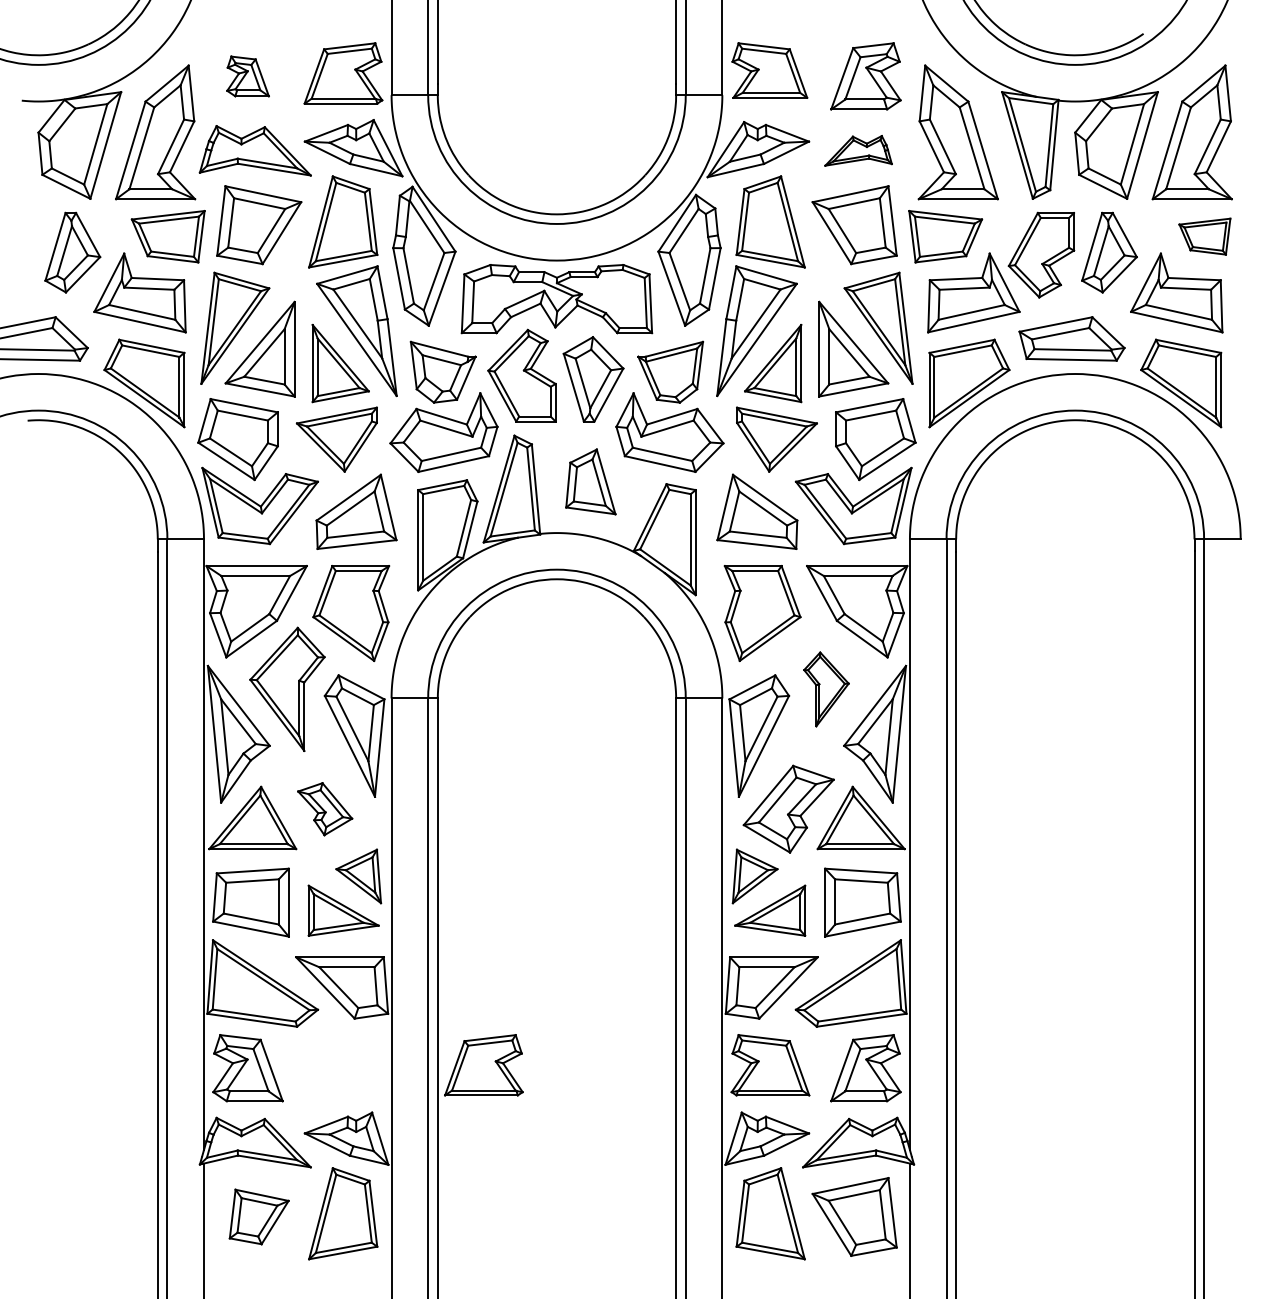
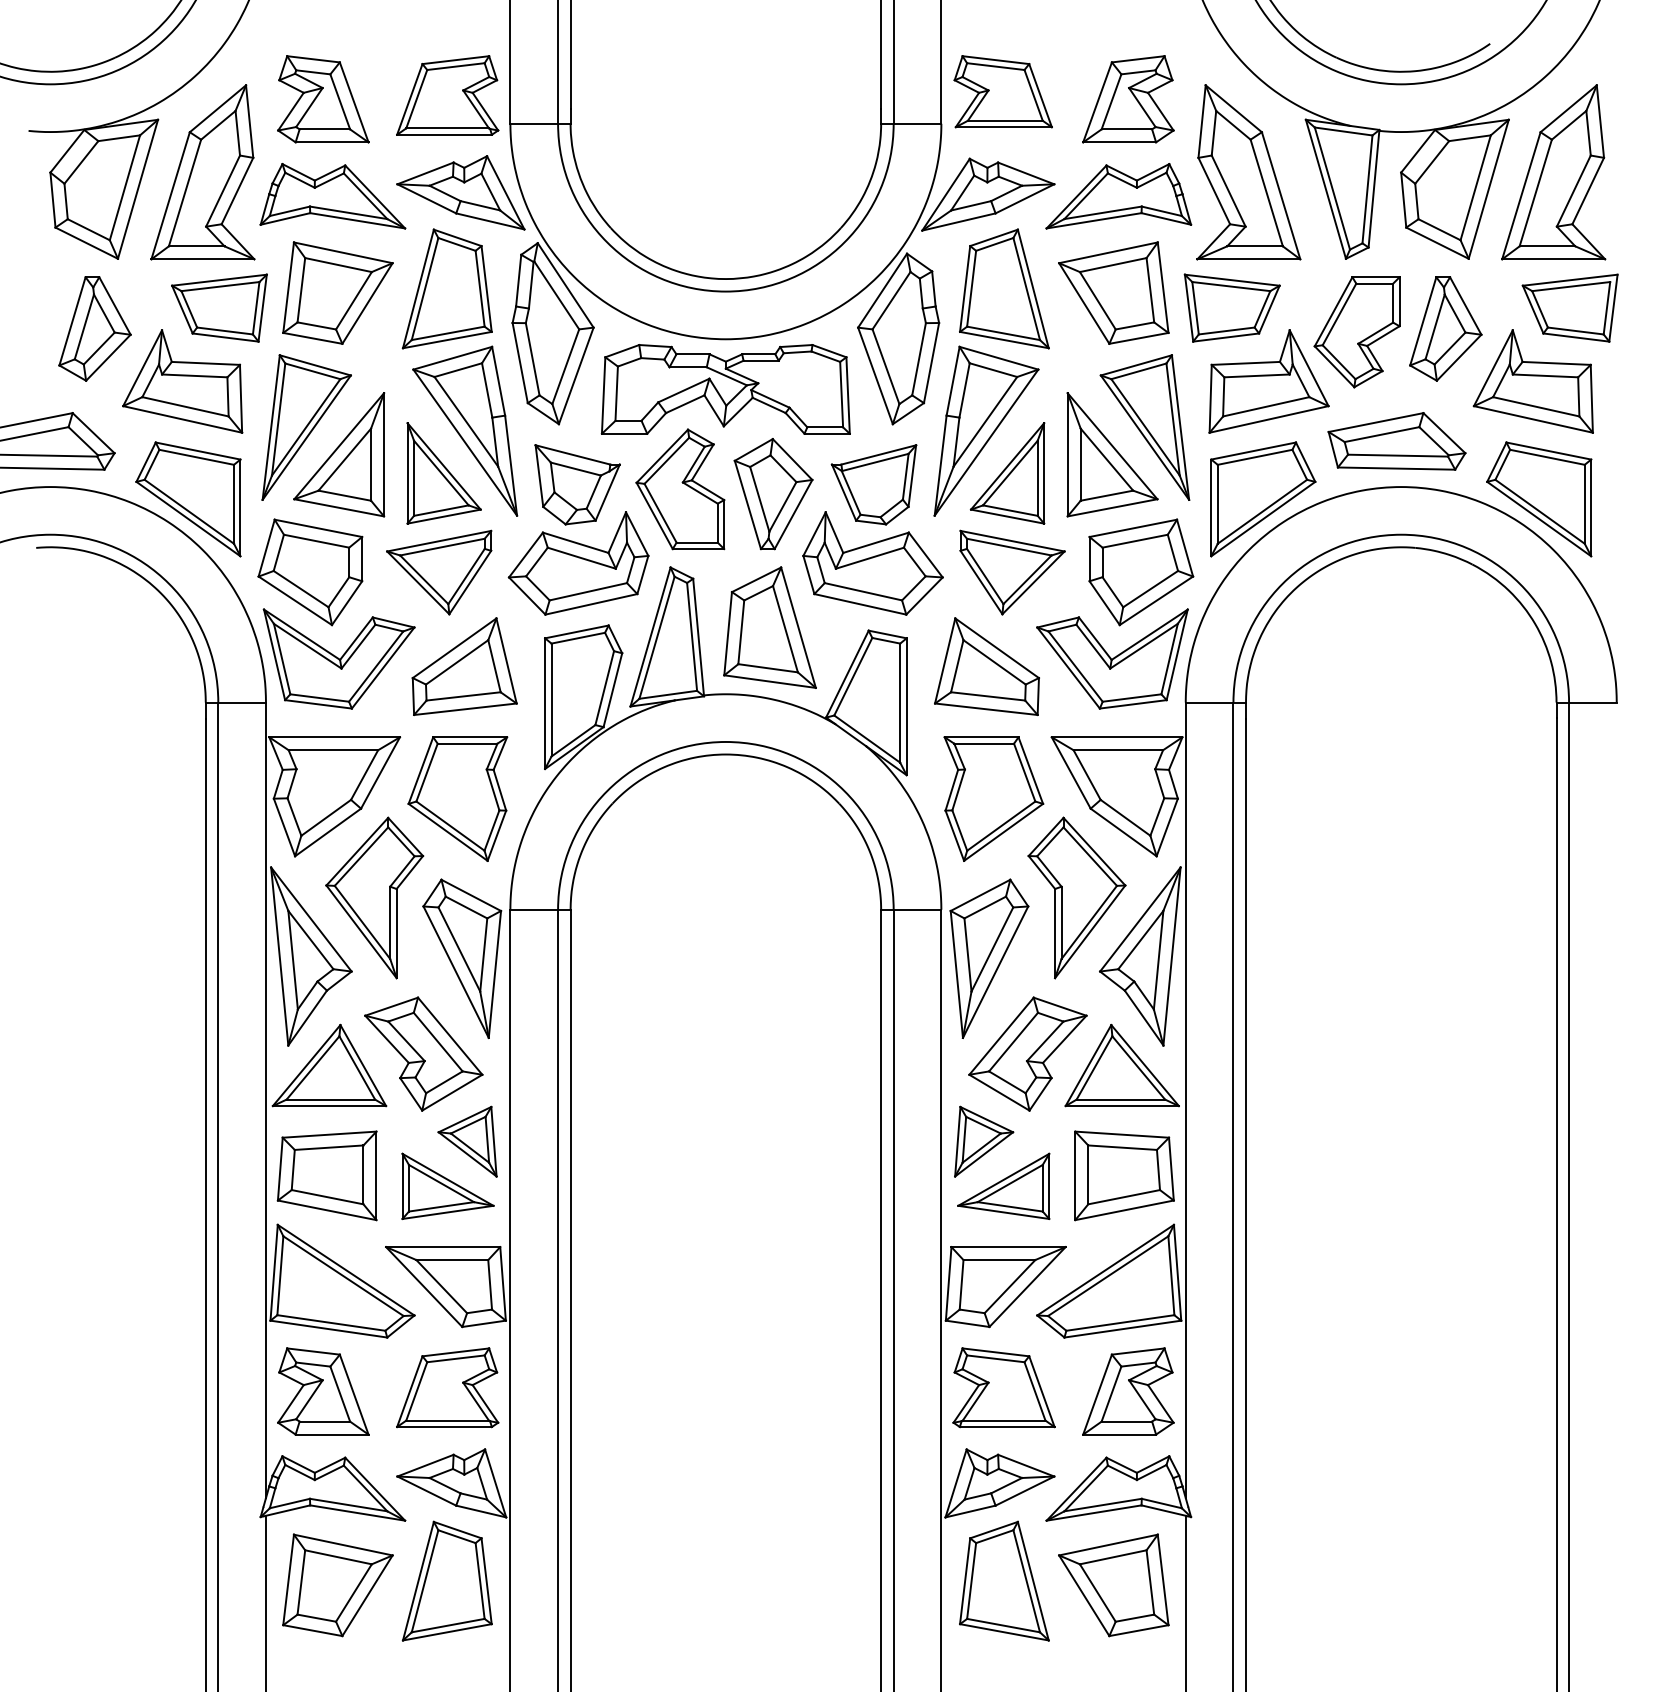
part: (248, 76) -> (323, 99), size x1.67
part: (858, 151) -> (1118, 196), size x1.67
part: (1204, 236) -> (1569, 307), size x1.43
part: (590, 481) -> (769, 627), size x1.43
part: (826, 689) -> (1076, 897), size x1.67
part: (324, 808) -> (423, 1053), size x1.67
part: (483, 1065) -> (447, 1387), moved
part: (258, 1217) -> (337, 1585), size x1.43

